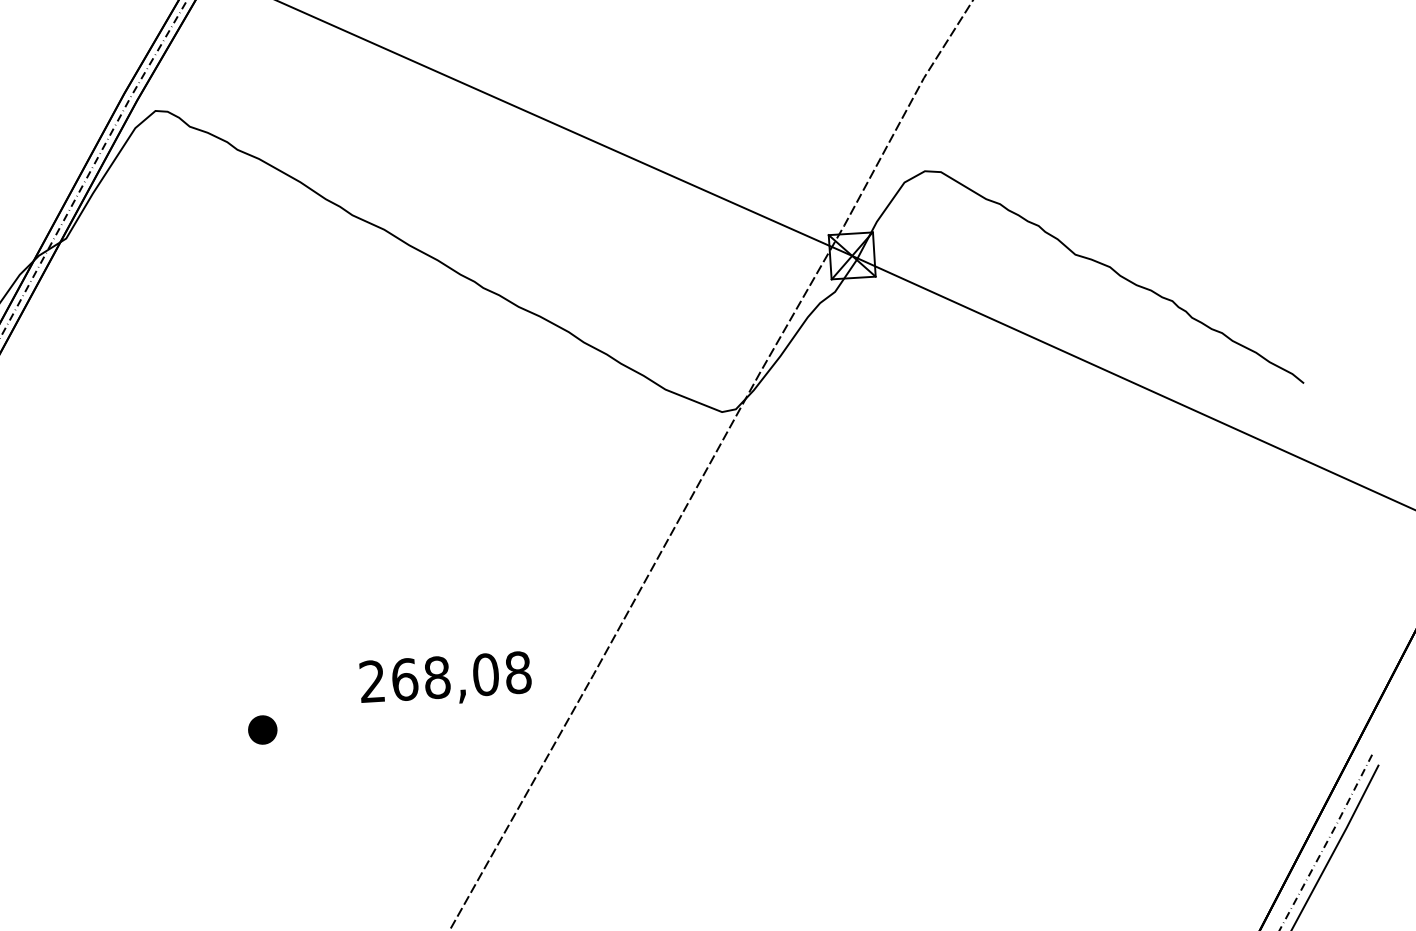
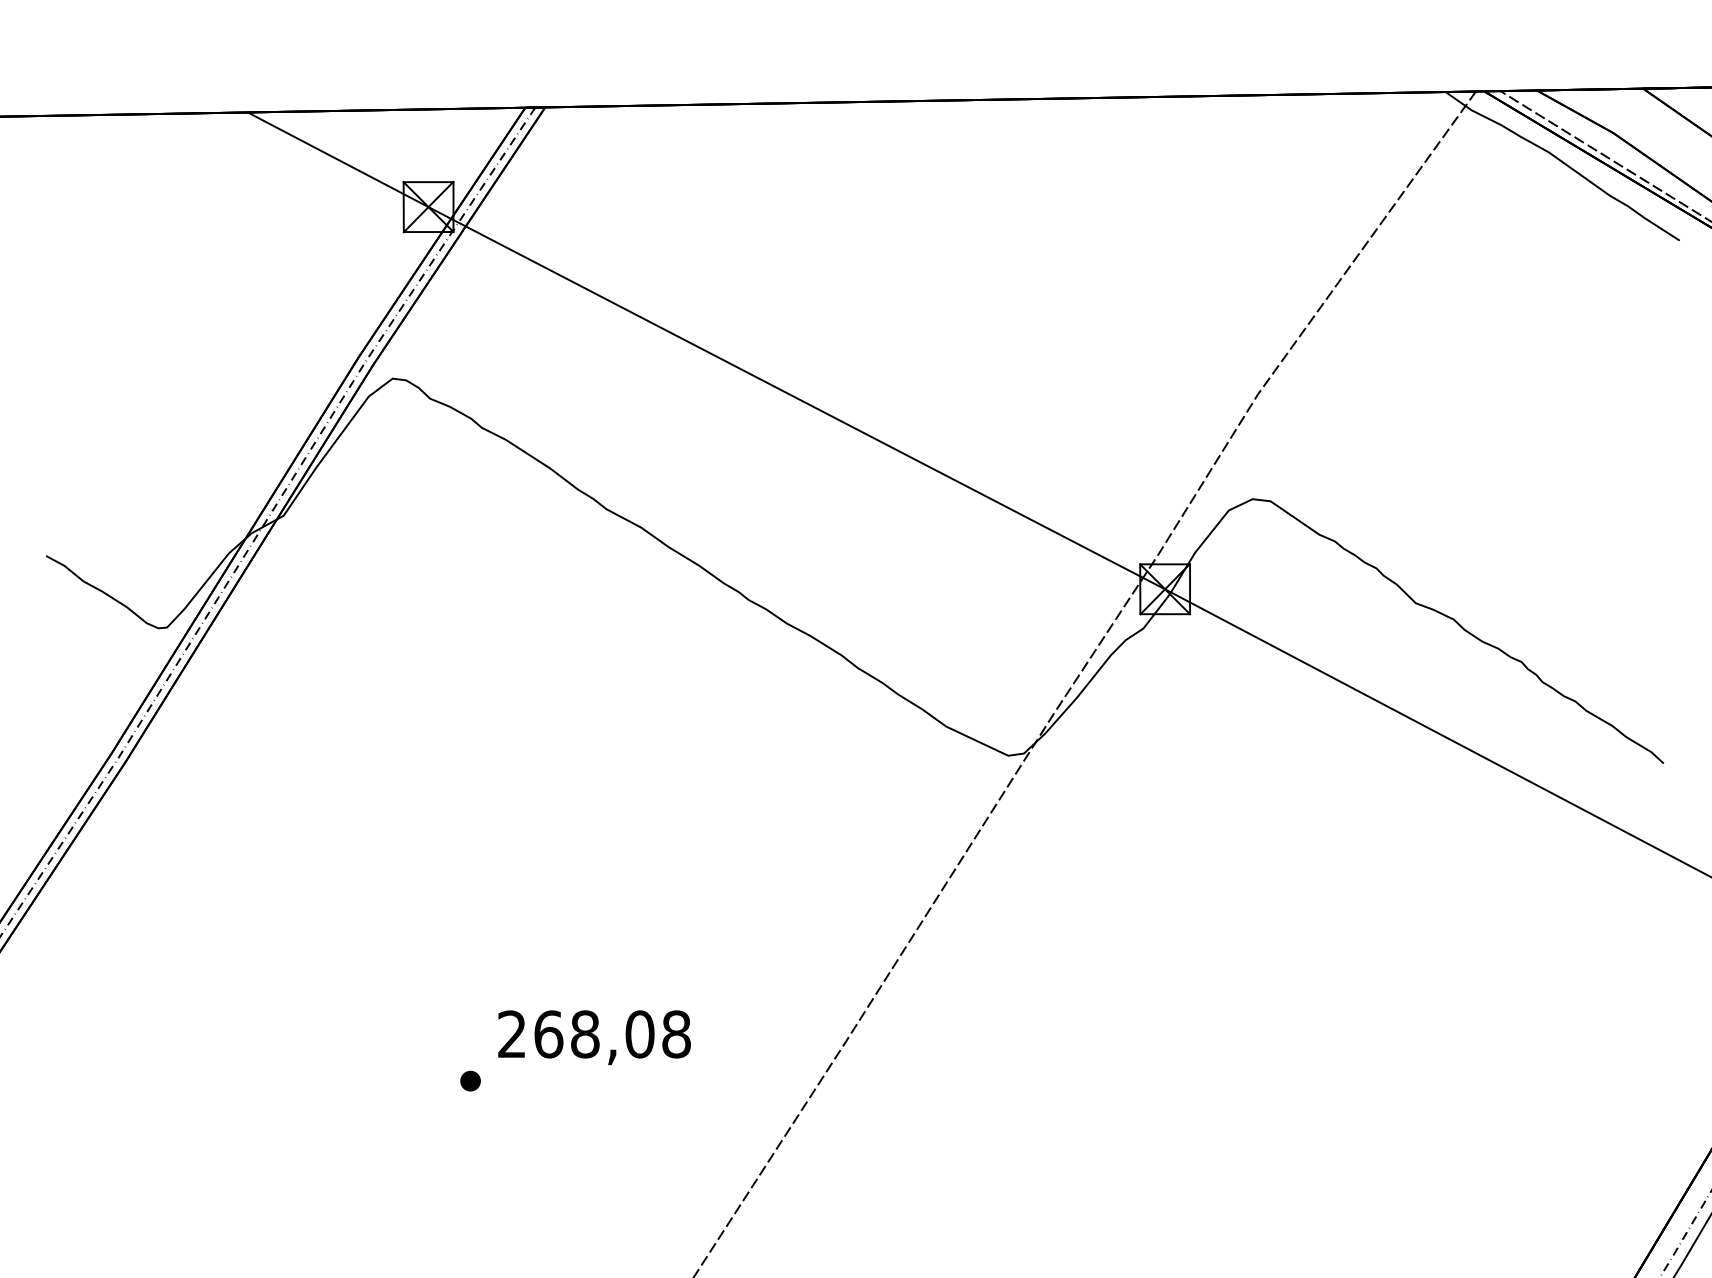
text: (445, 679) -> (594, 1037), moved
part: (262, 729) -> (470, 1080), size x0.62

